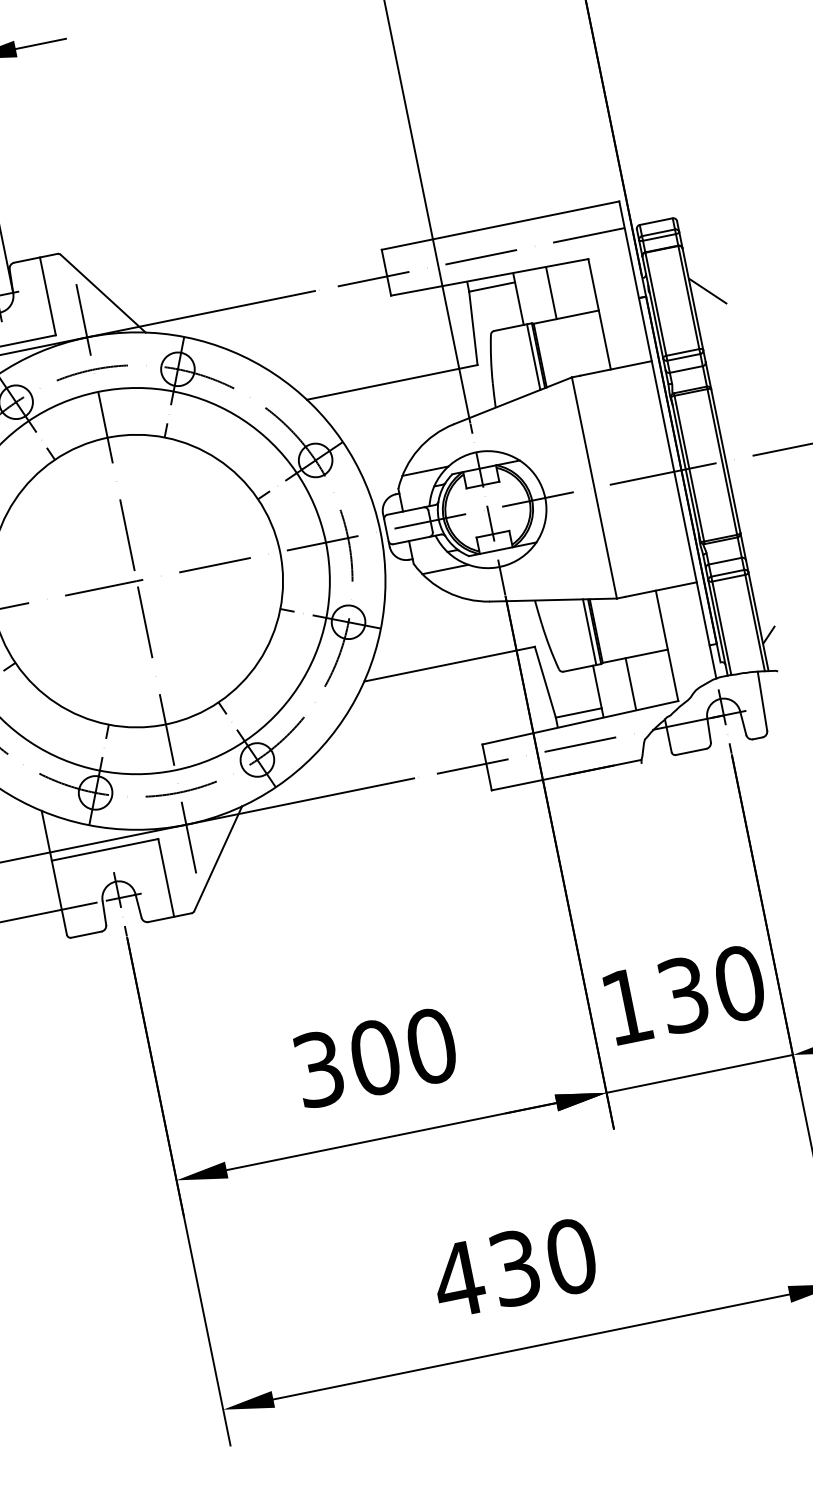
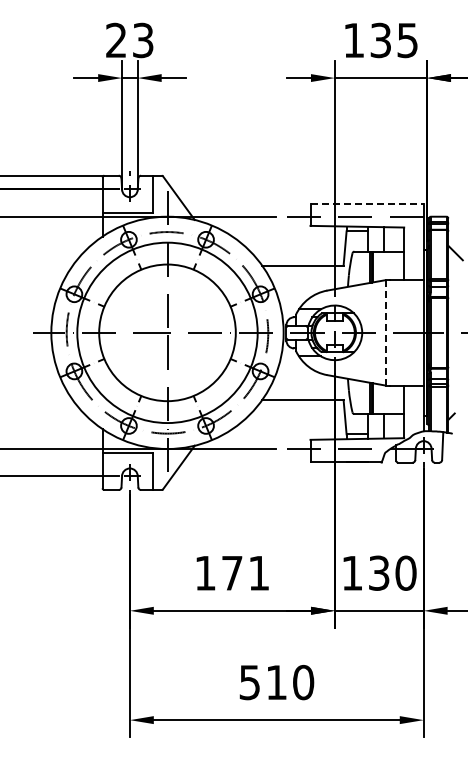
line: (501, 226) -> (367, 204), solid -> dashed
line: (593, 487) -> (385, 332), solid -> dashed
text: (375, 1056) -> (232, 572), 300 -> 171
text: (485, 1274) -> (262, 682), 430 -> 510

